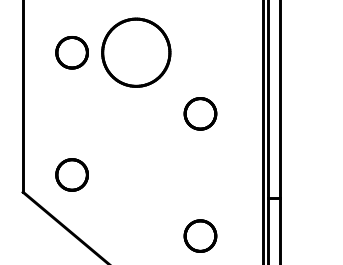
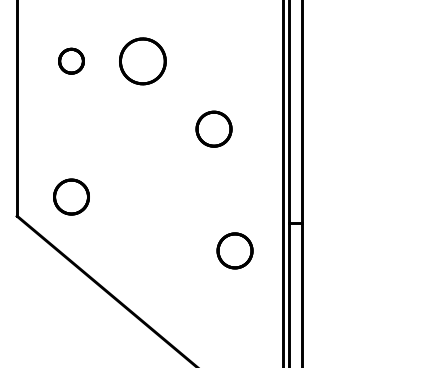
part: (72, 52) -> (71, 60), size x0.7
part: (136, 52) -> (142, 61), size x0.6
part: (199, 235) -> (234, 250), moved

